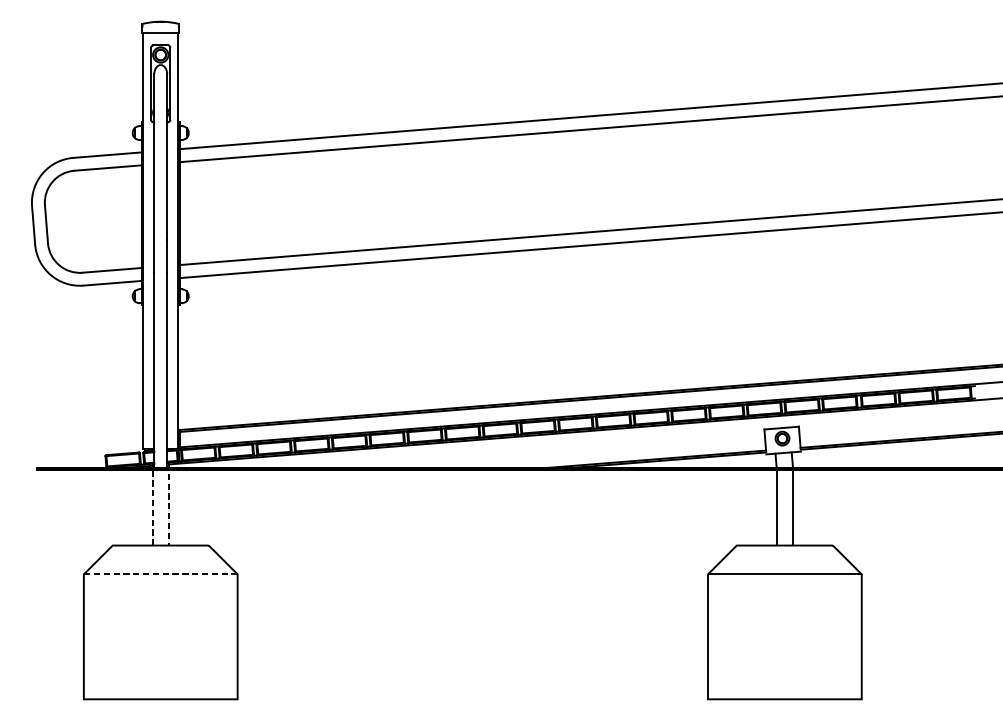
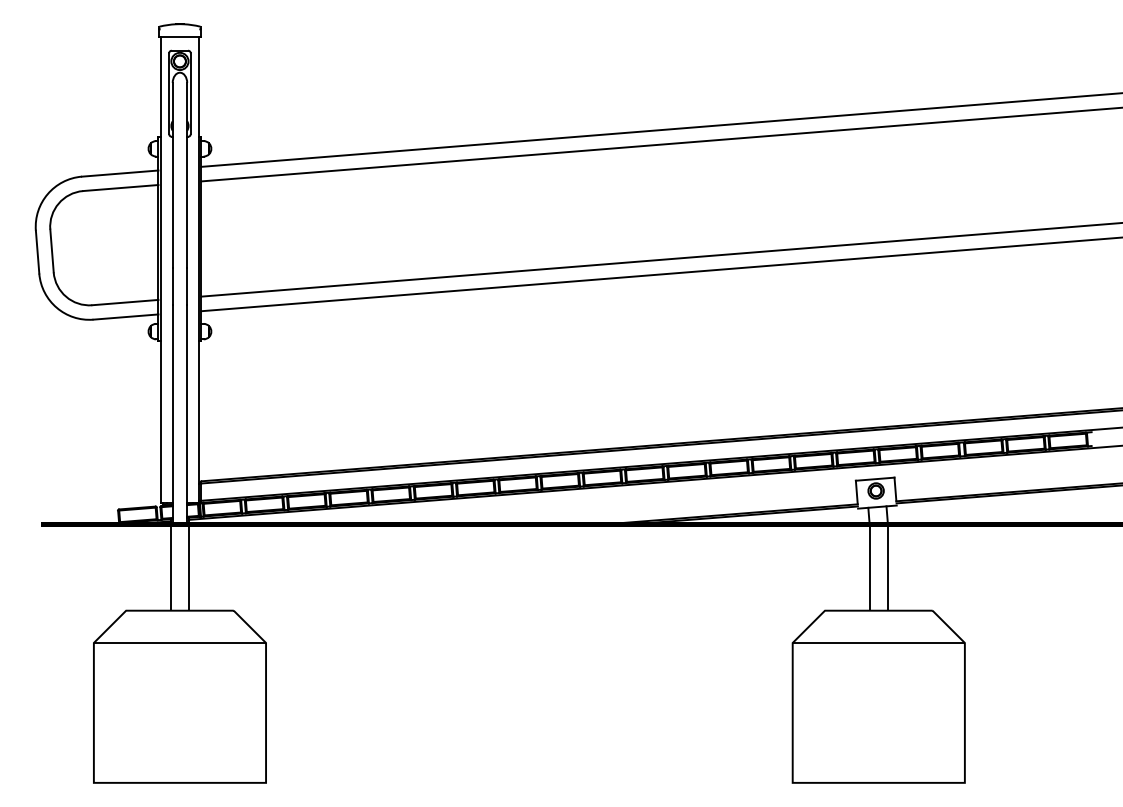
line: (161, 468) -> (180, 524), dashed -> solid
line: (160, 573) -> (179, 642), dashed -> solid

